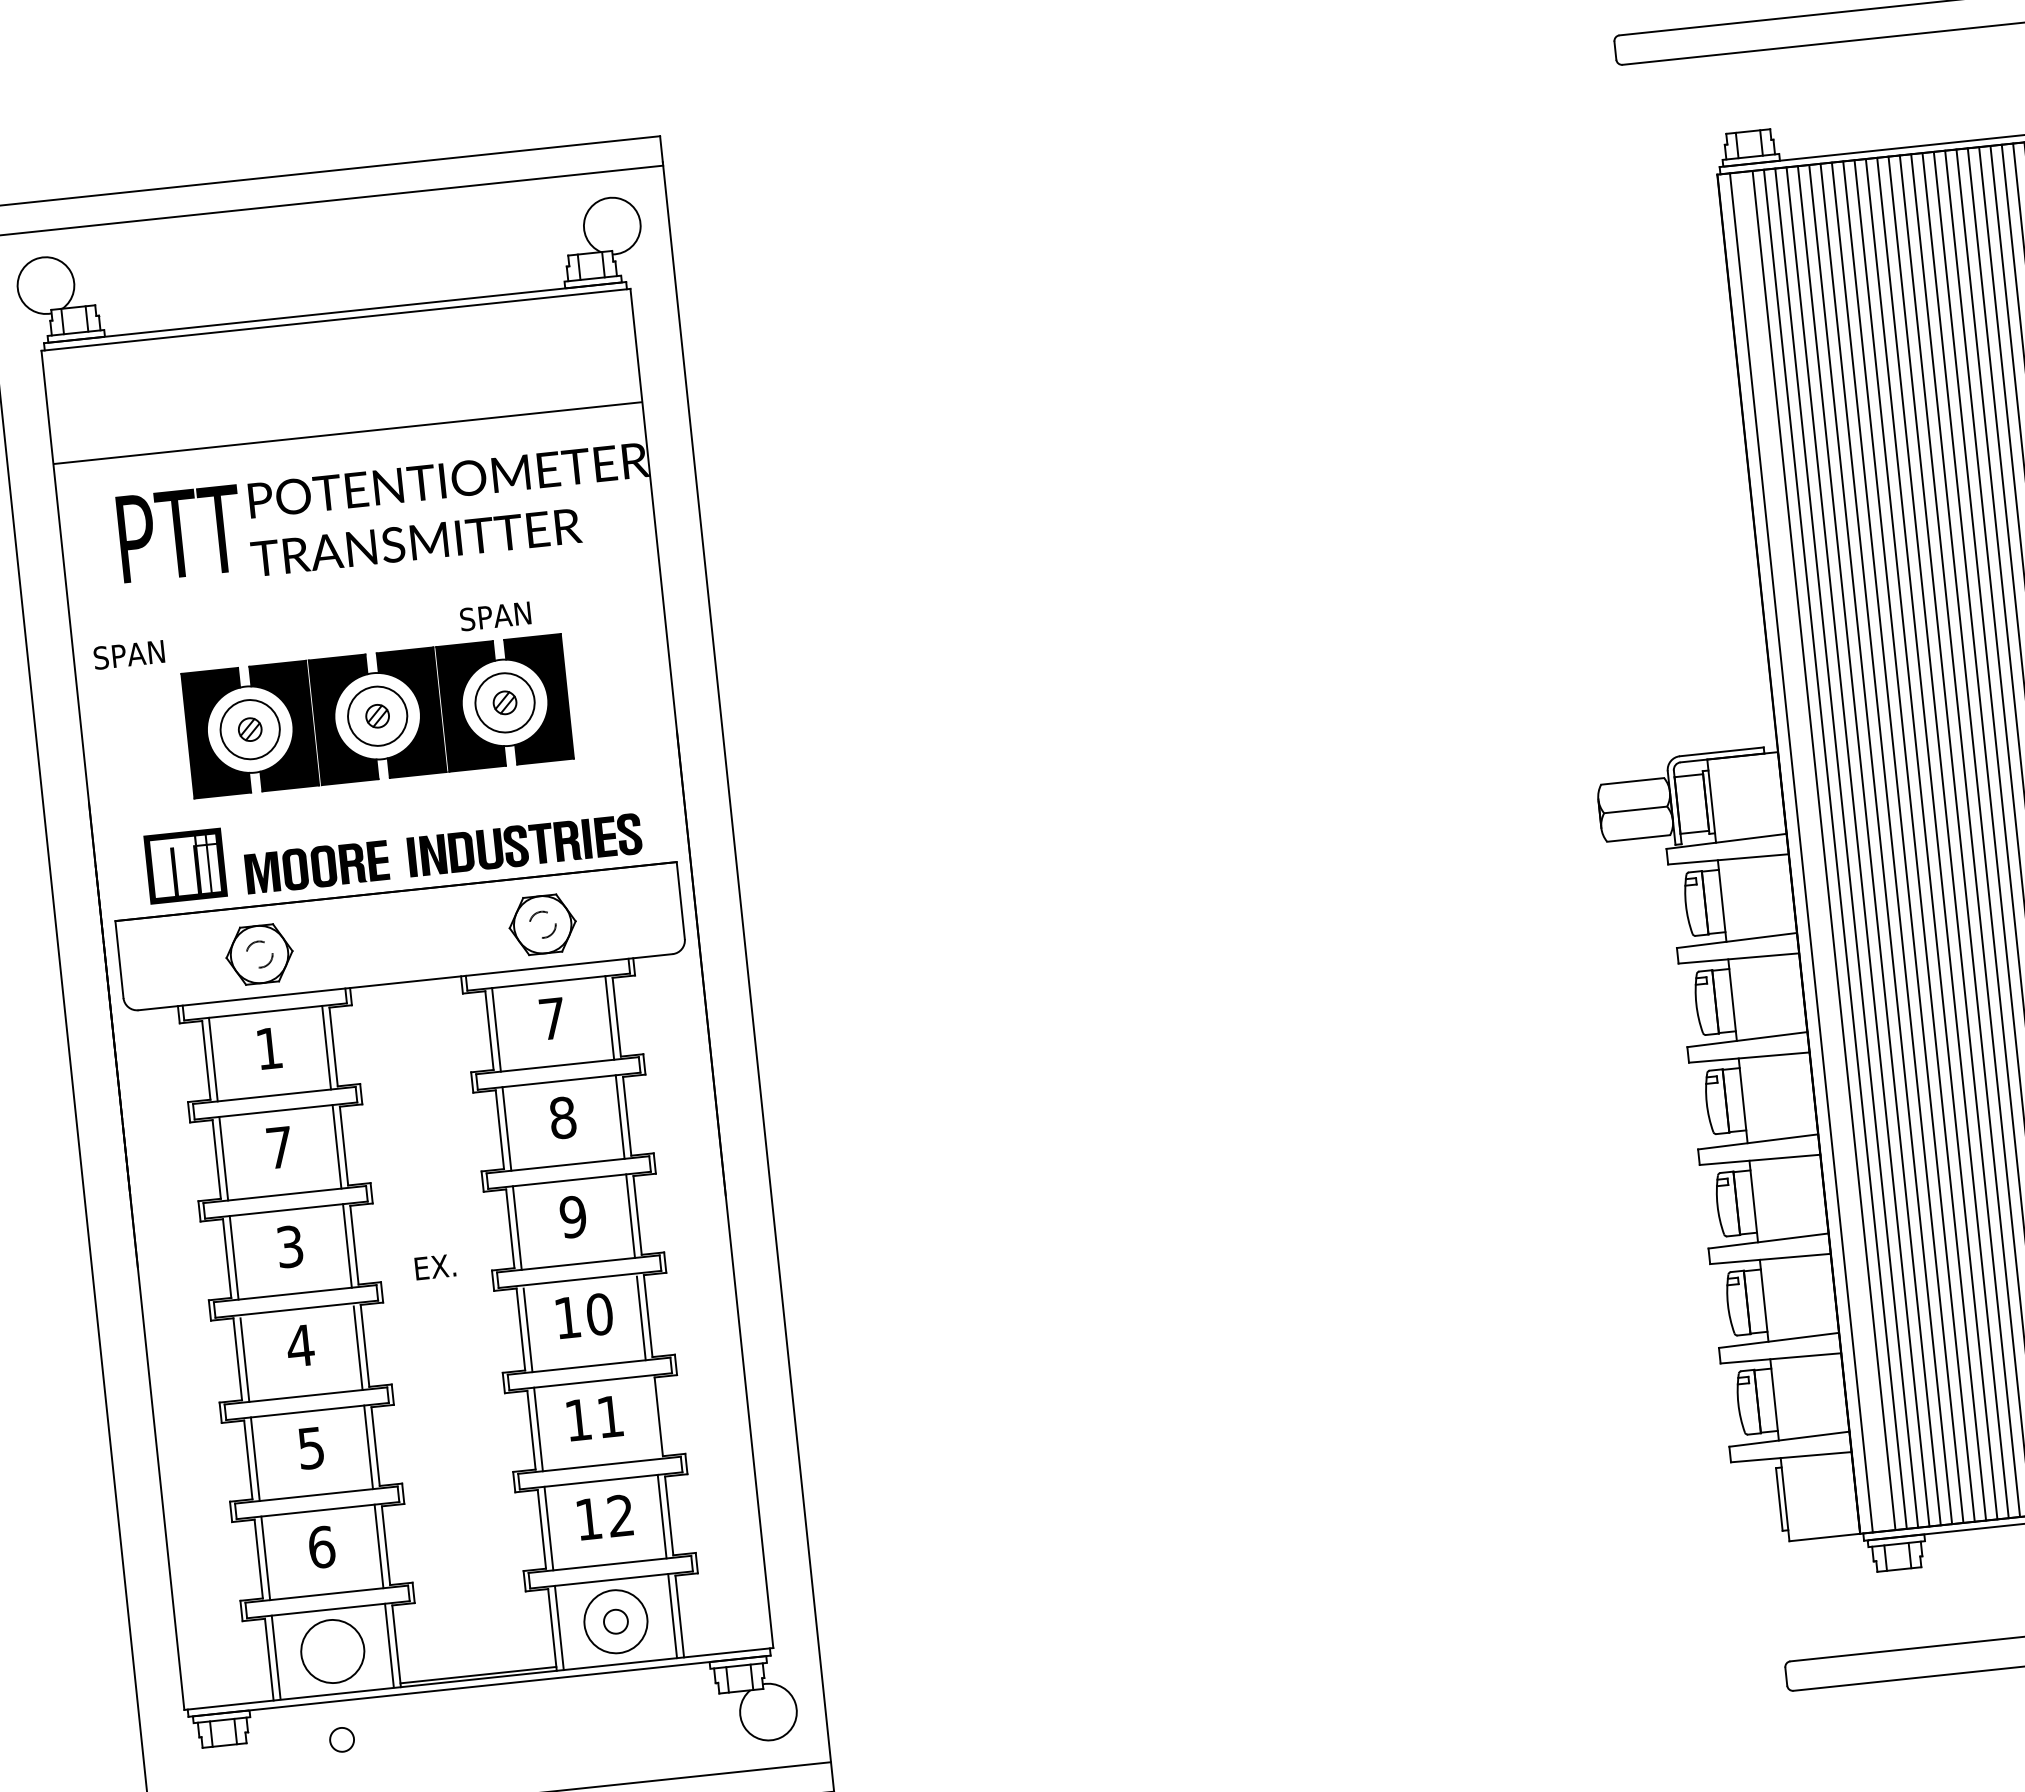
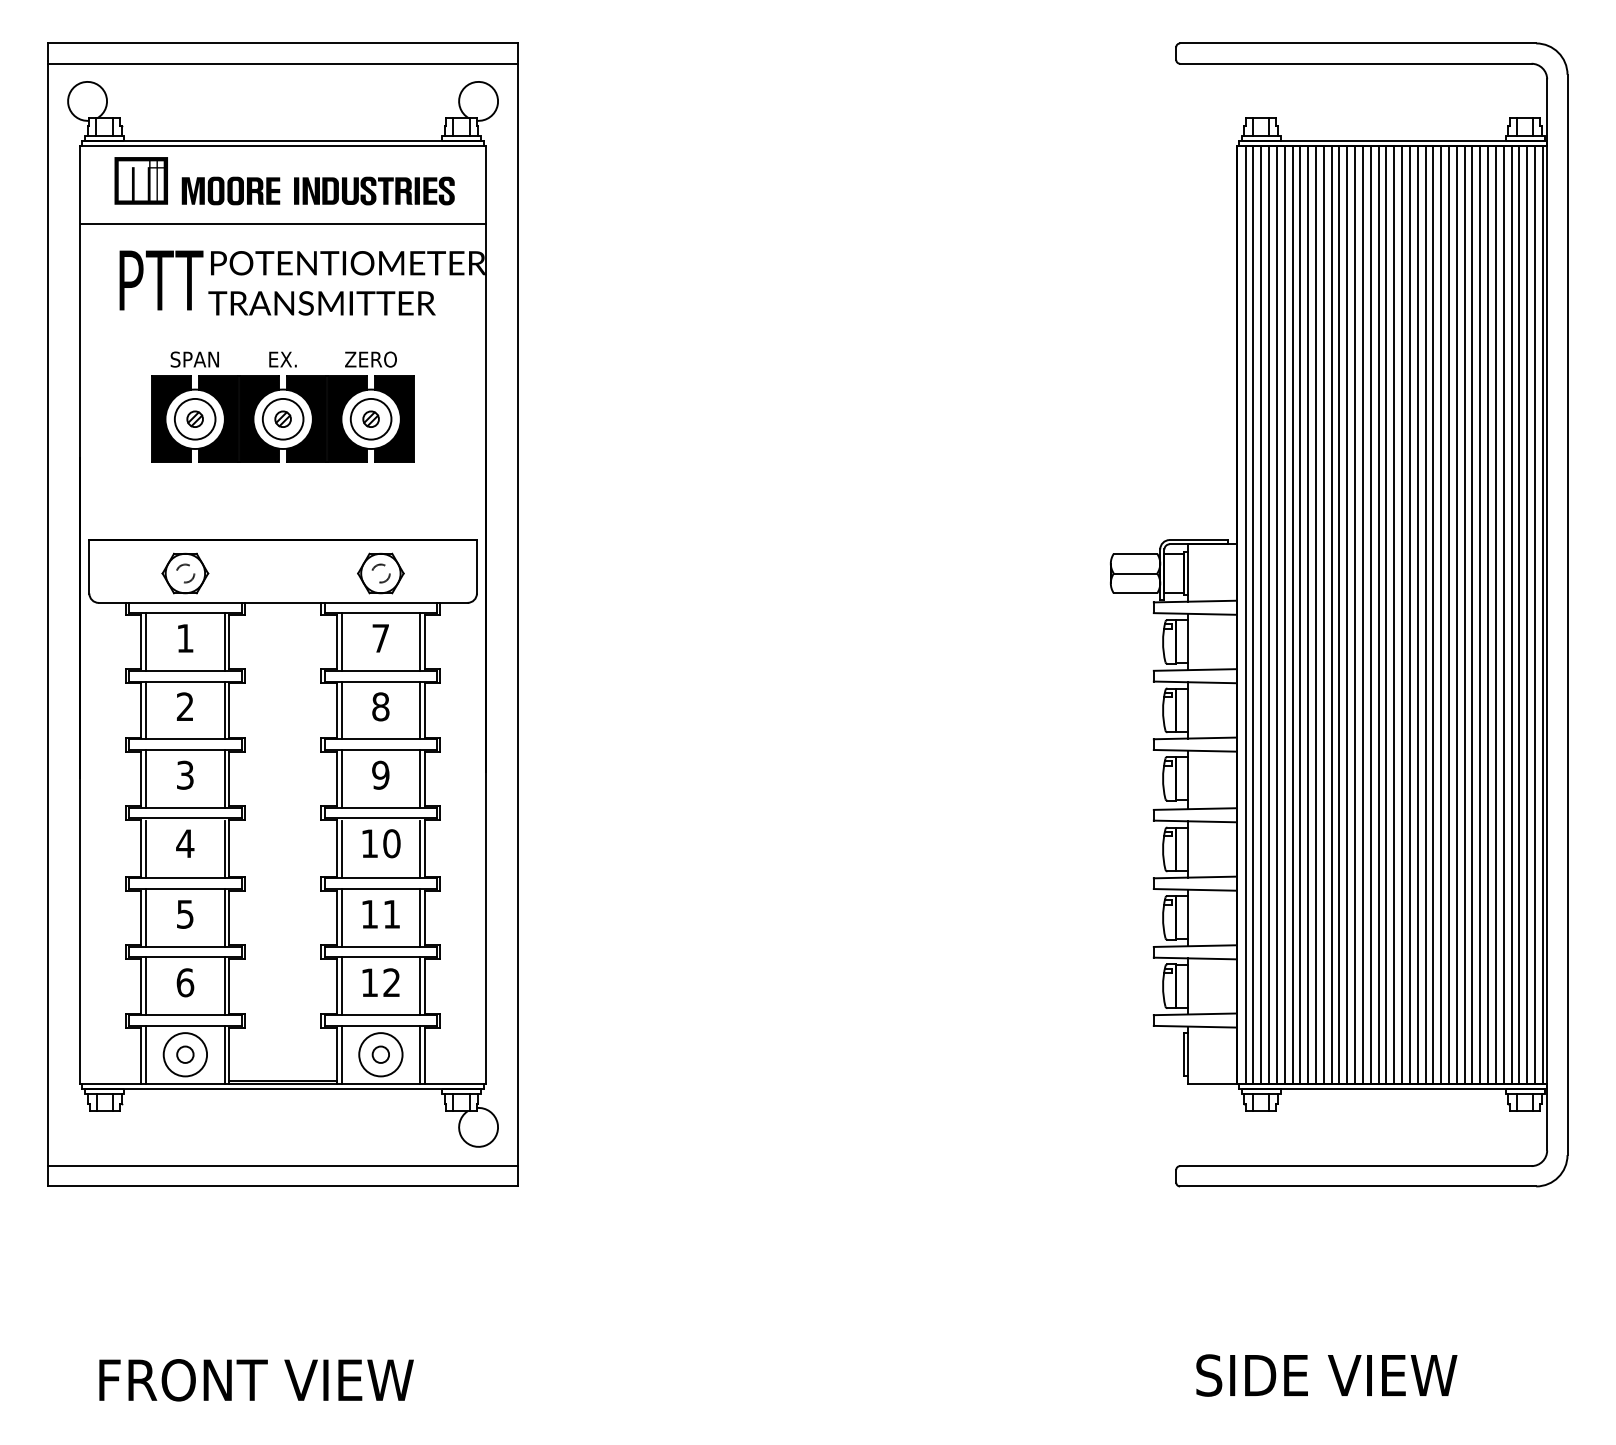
text: (495, 616) -> (370, 359), SPAN -> ZERO
text: (128, 654) -> (194, 359), moved
part: (393, 845) -> (284, 181), moved
line: (1812, 851) -> (1253, 614), added
text: (278, 1147) -> (184, 706), 7 -> 2
text: (434, 1267) -> (282, 359), moved
line: (652, 1416) -> (420, 917), added
circle: (342, 1739) -> (185, 1054), moved

